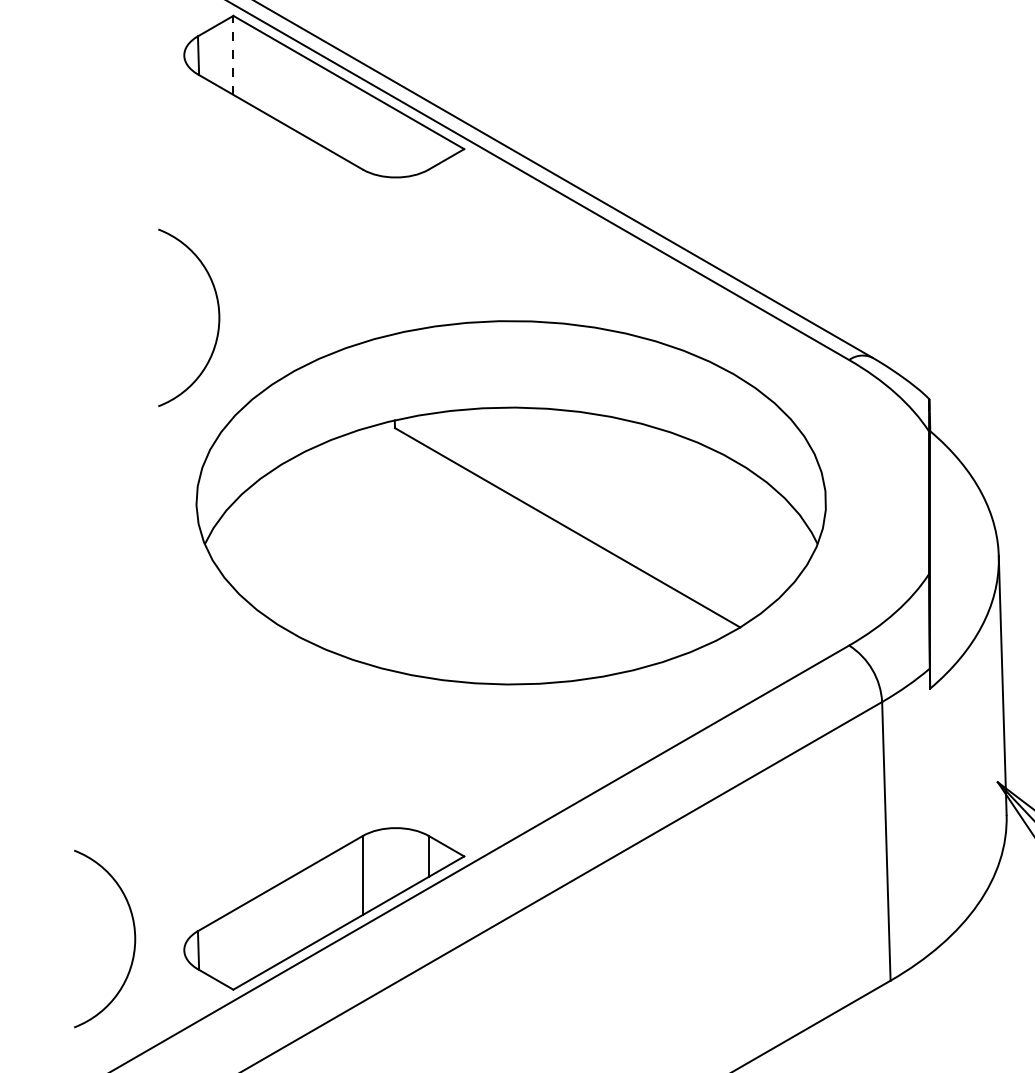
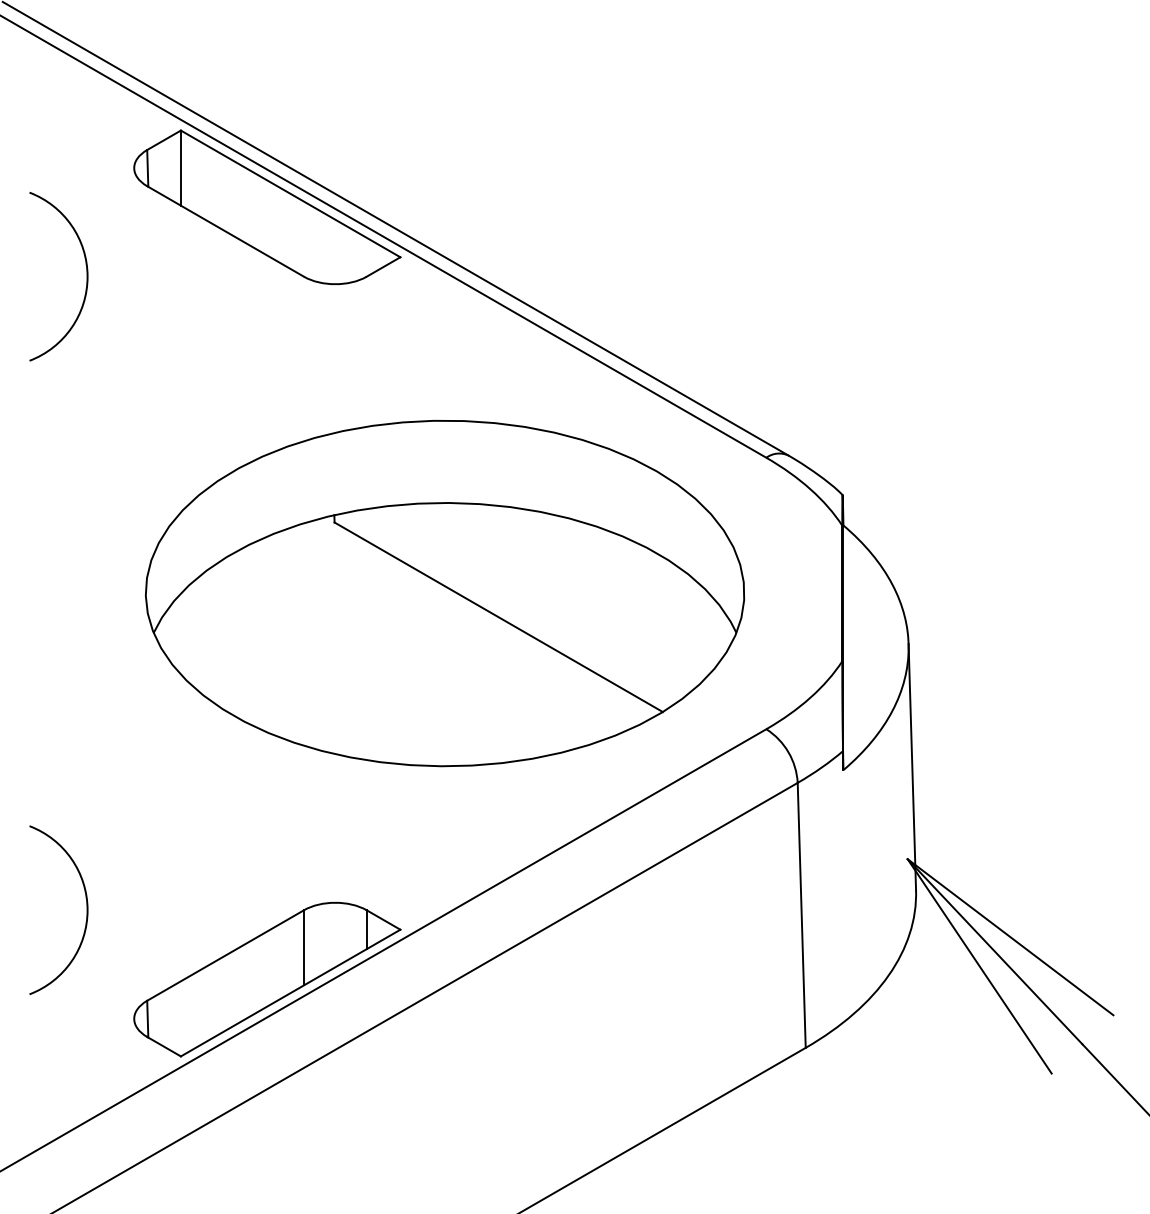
line: (232, 55) -> (180, 168), dashed -> solid
arc: (218, 317) -> (86, 276), moved
arc: (134, 938) -> (86, 909), moved

